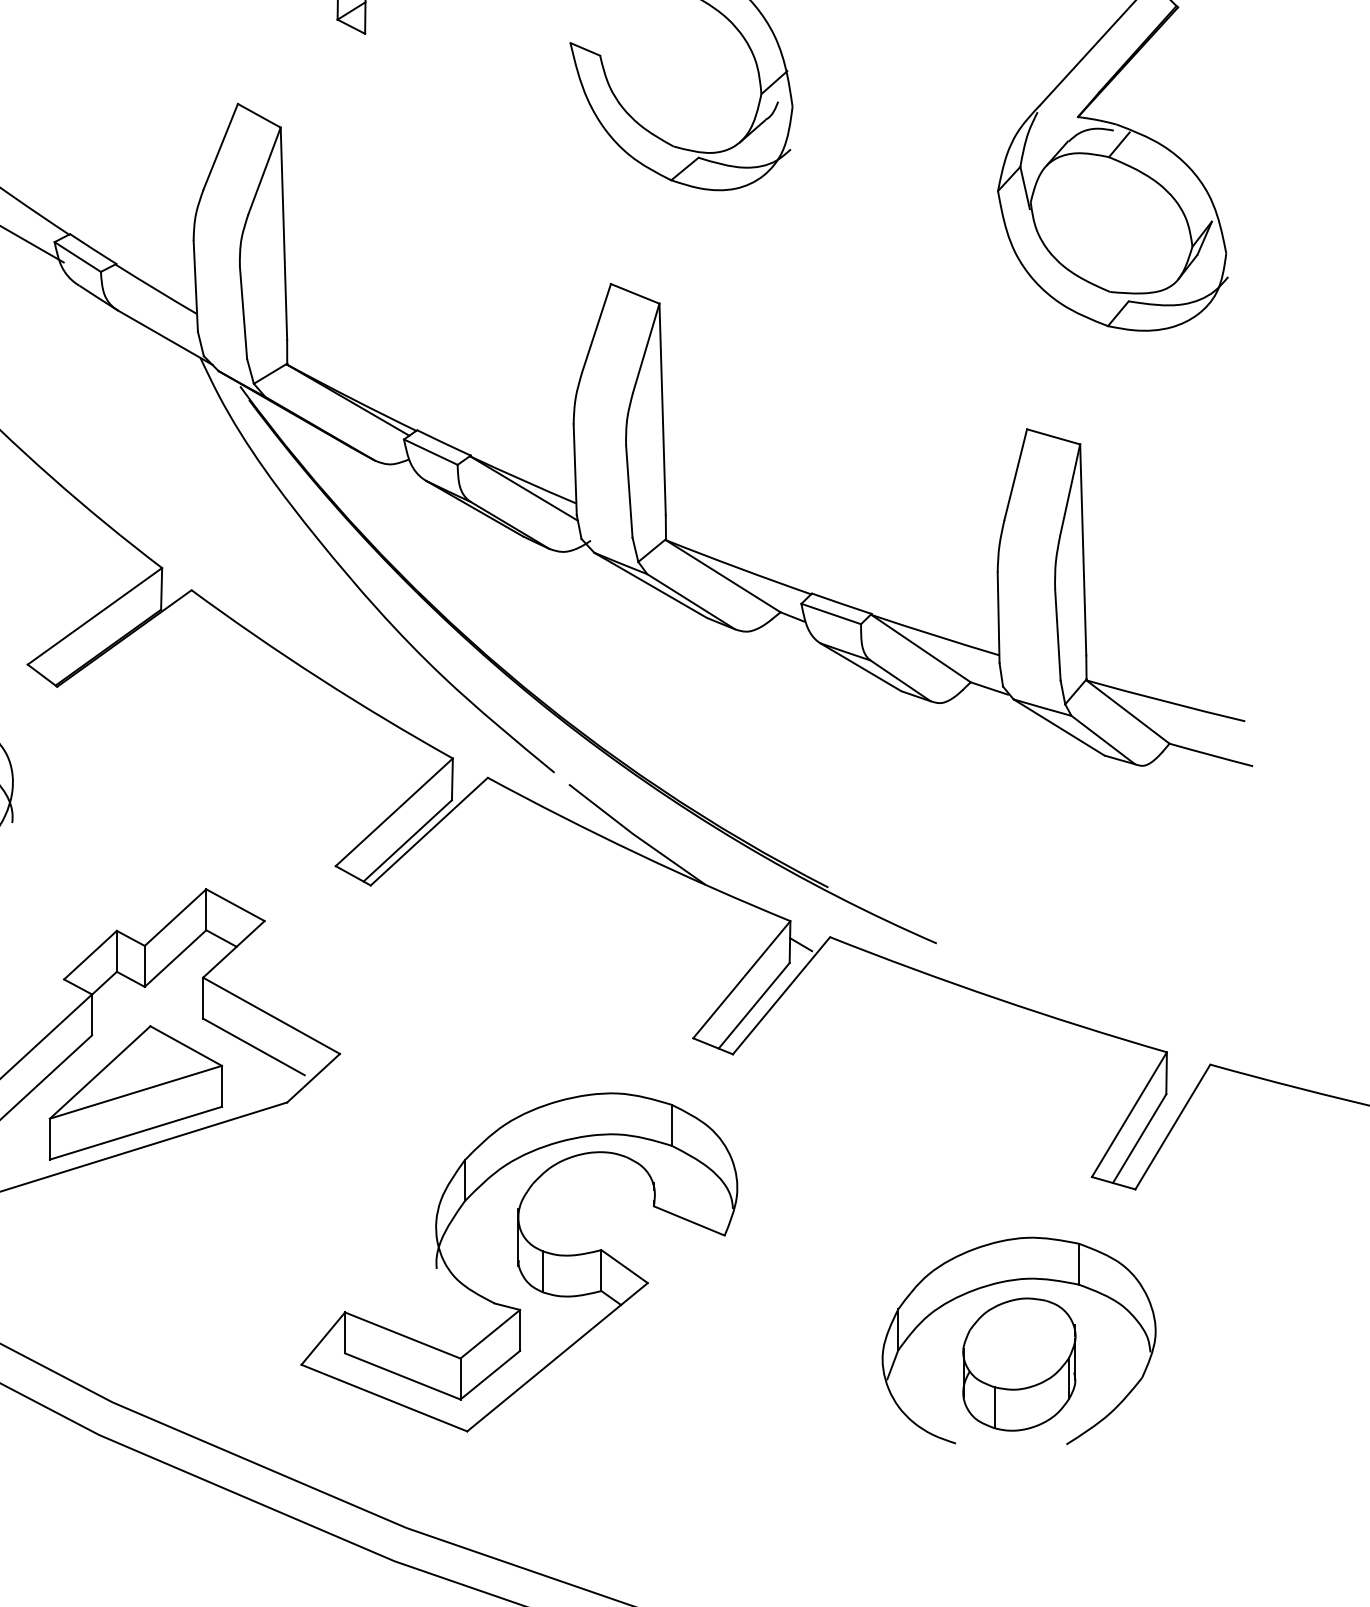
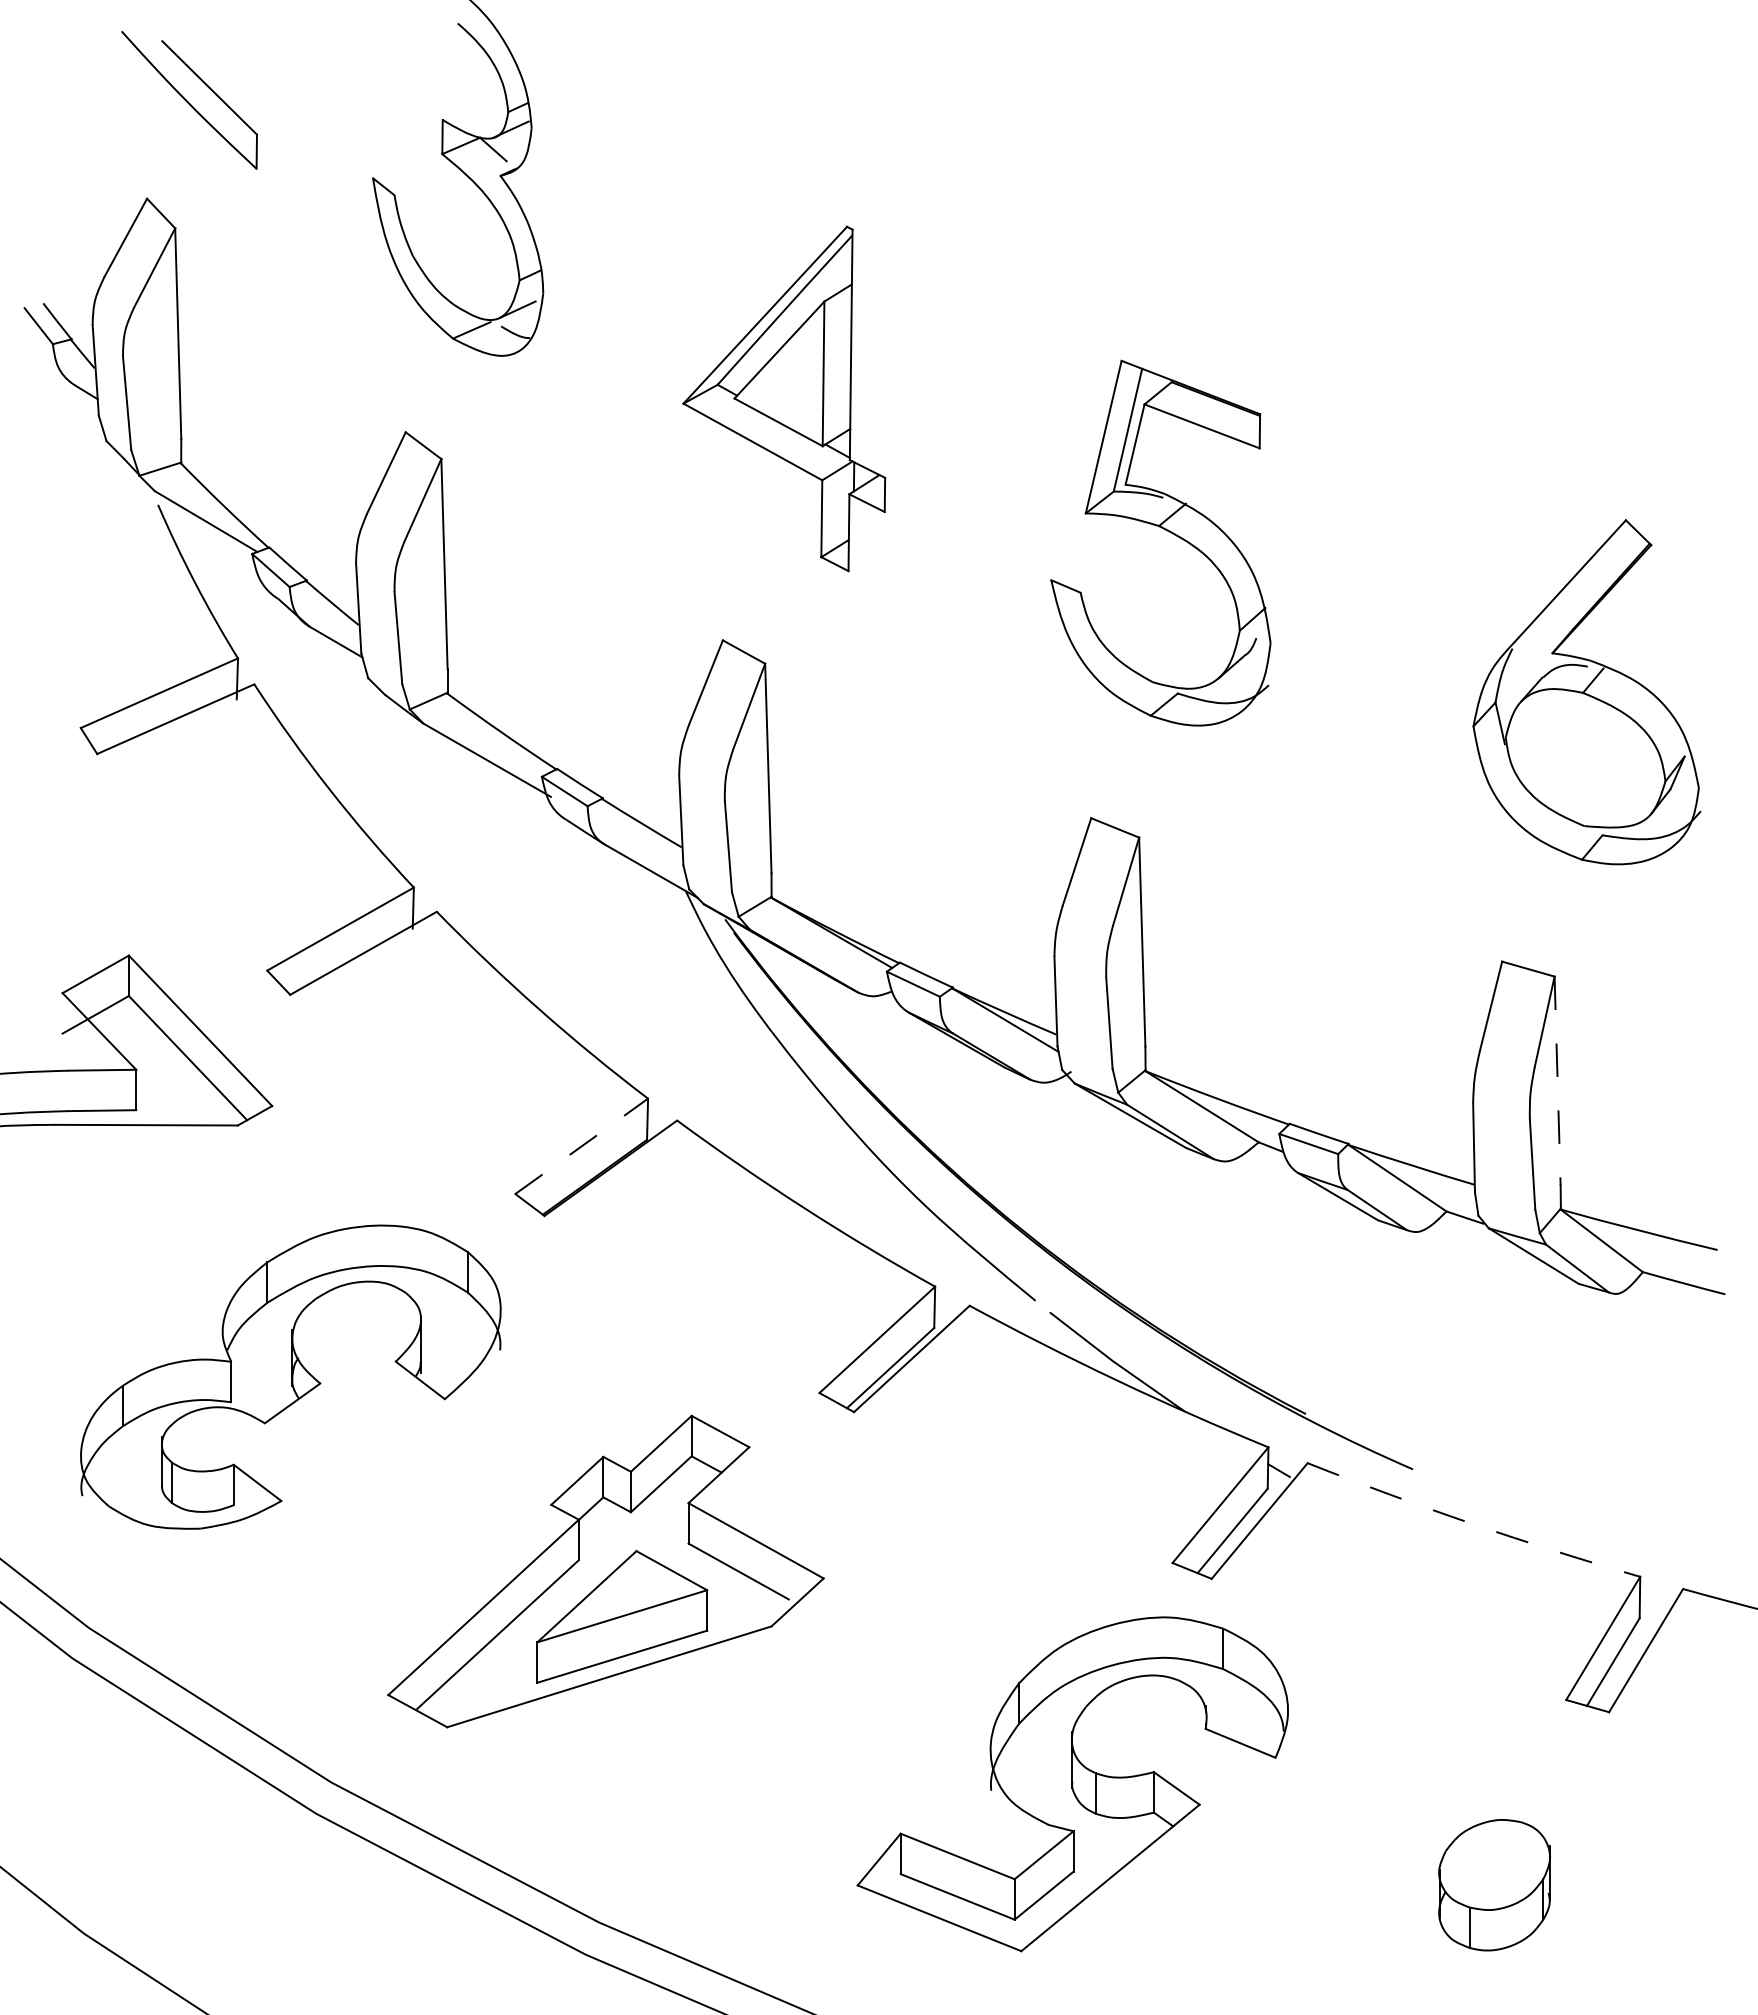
line: (1083, 550) -> (1557, 1081), solid -> dashed
line: (94, 616) -> (581, 1146), solid -> dashed
arc: (997, 998) -> (1472, 1523), solid -> dashed
part: (519, 1262) -> (1072, 1784), moved
part: (1010, 1281) -> (1485, 1803), removed

